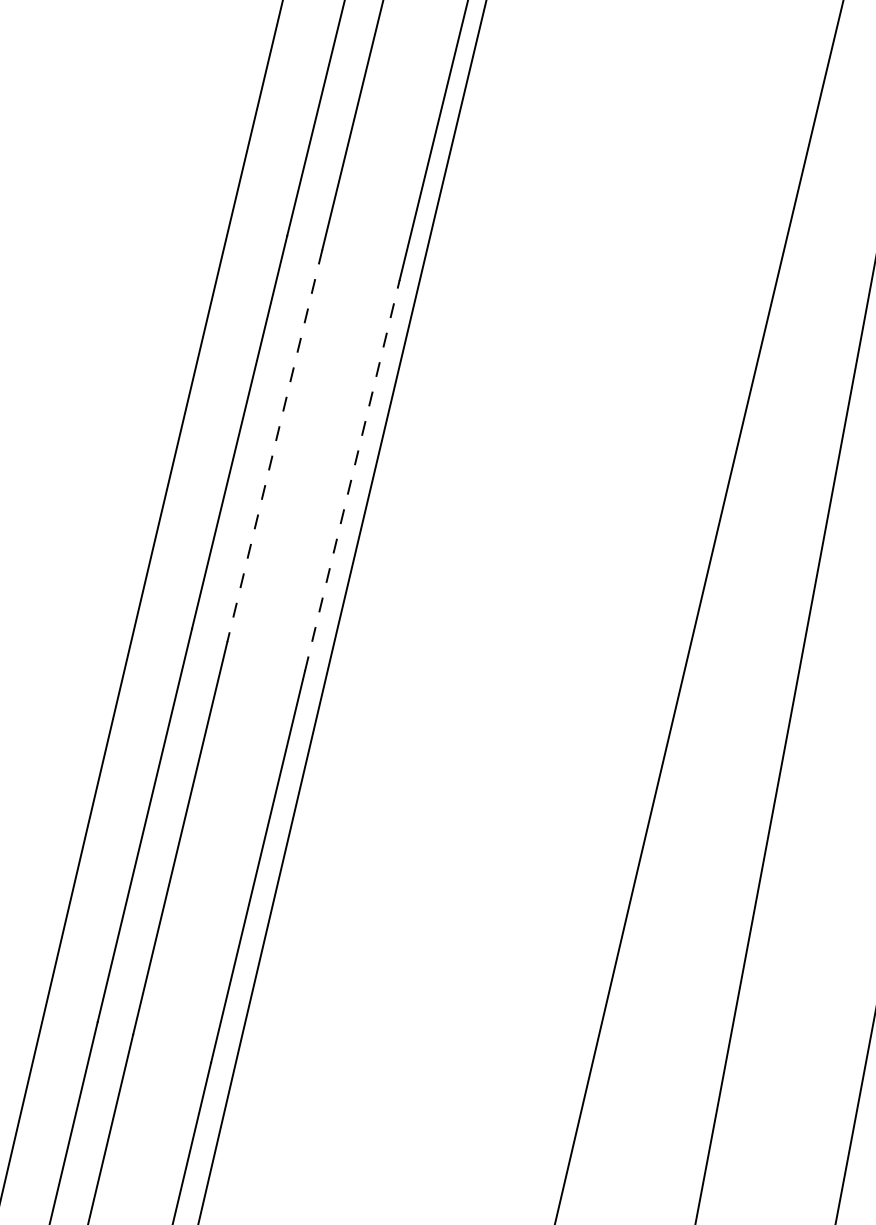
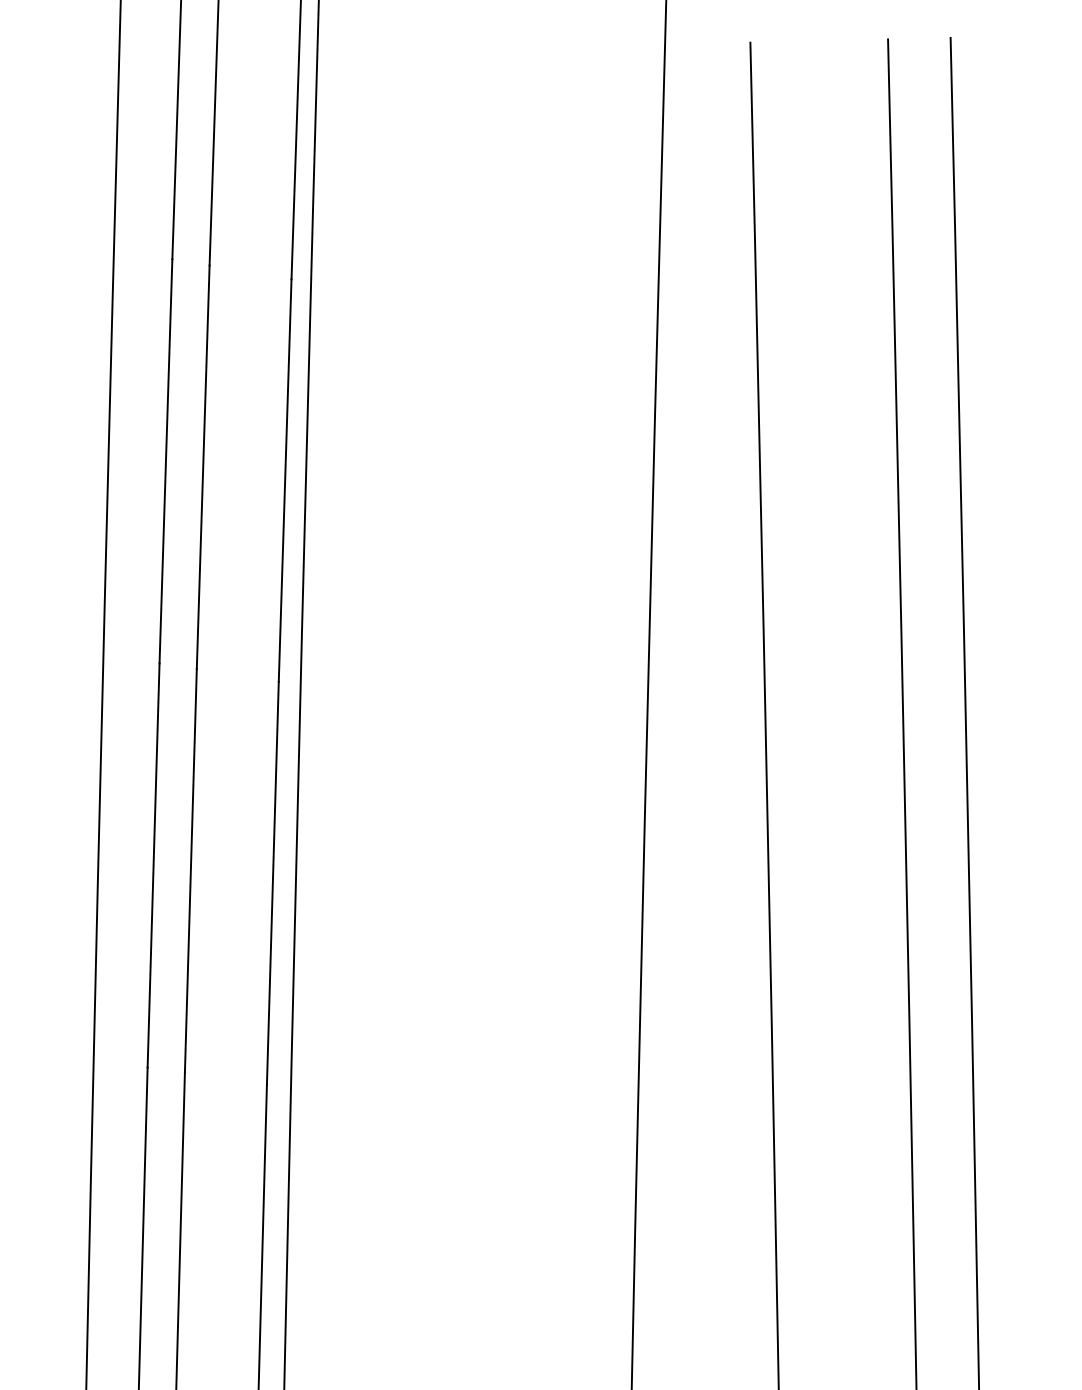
line: (275, 446) -> (203, 467), dashed -> solid
line: (352, 475) -> (285, 480), dashed -> solid

